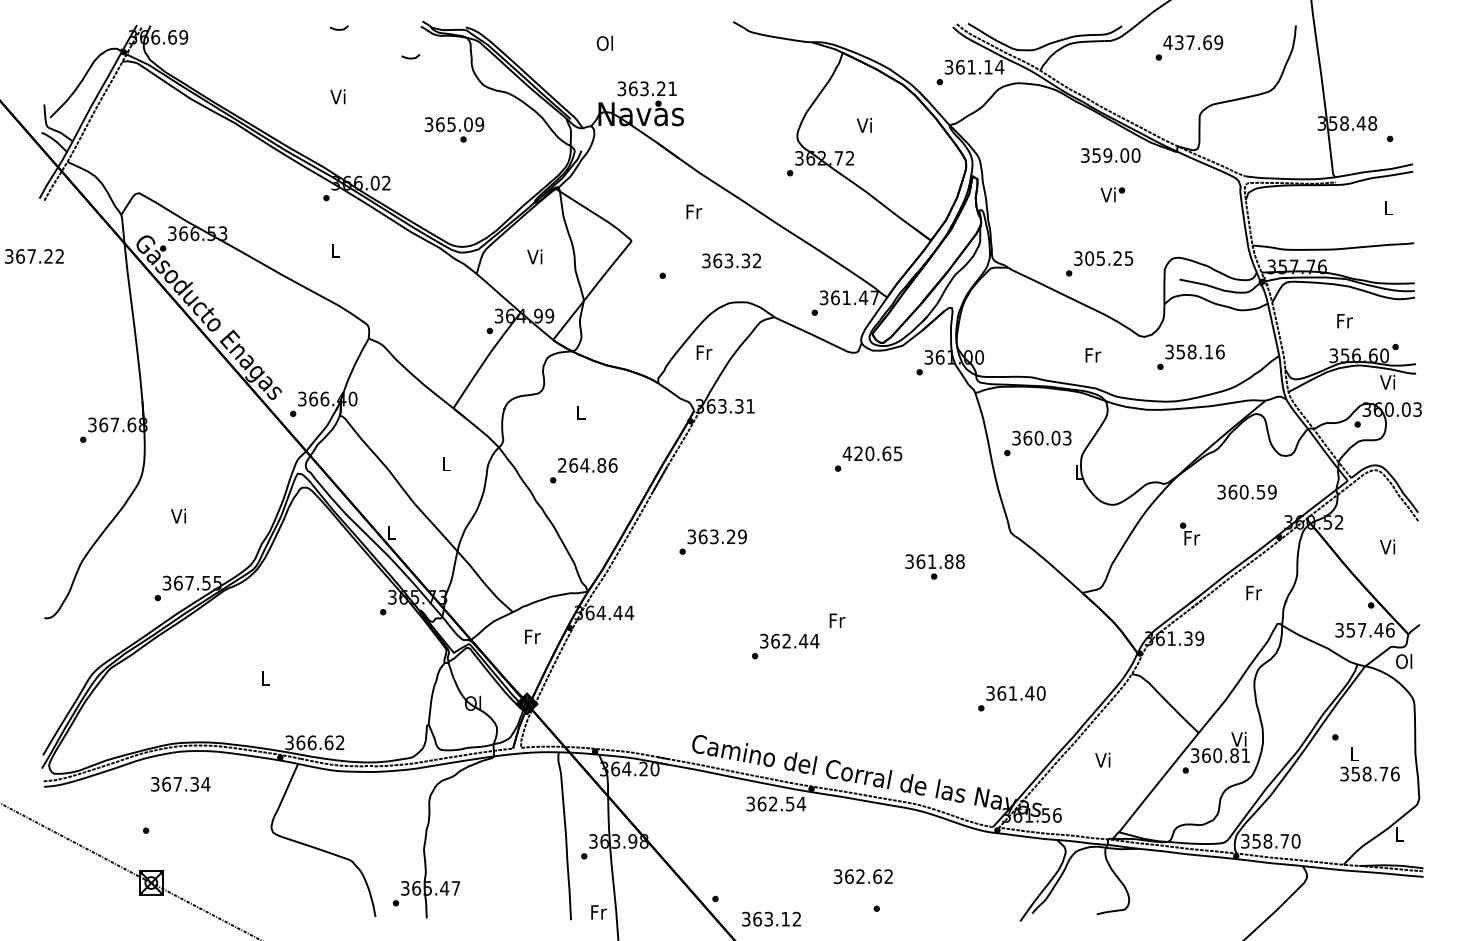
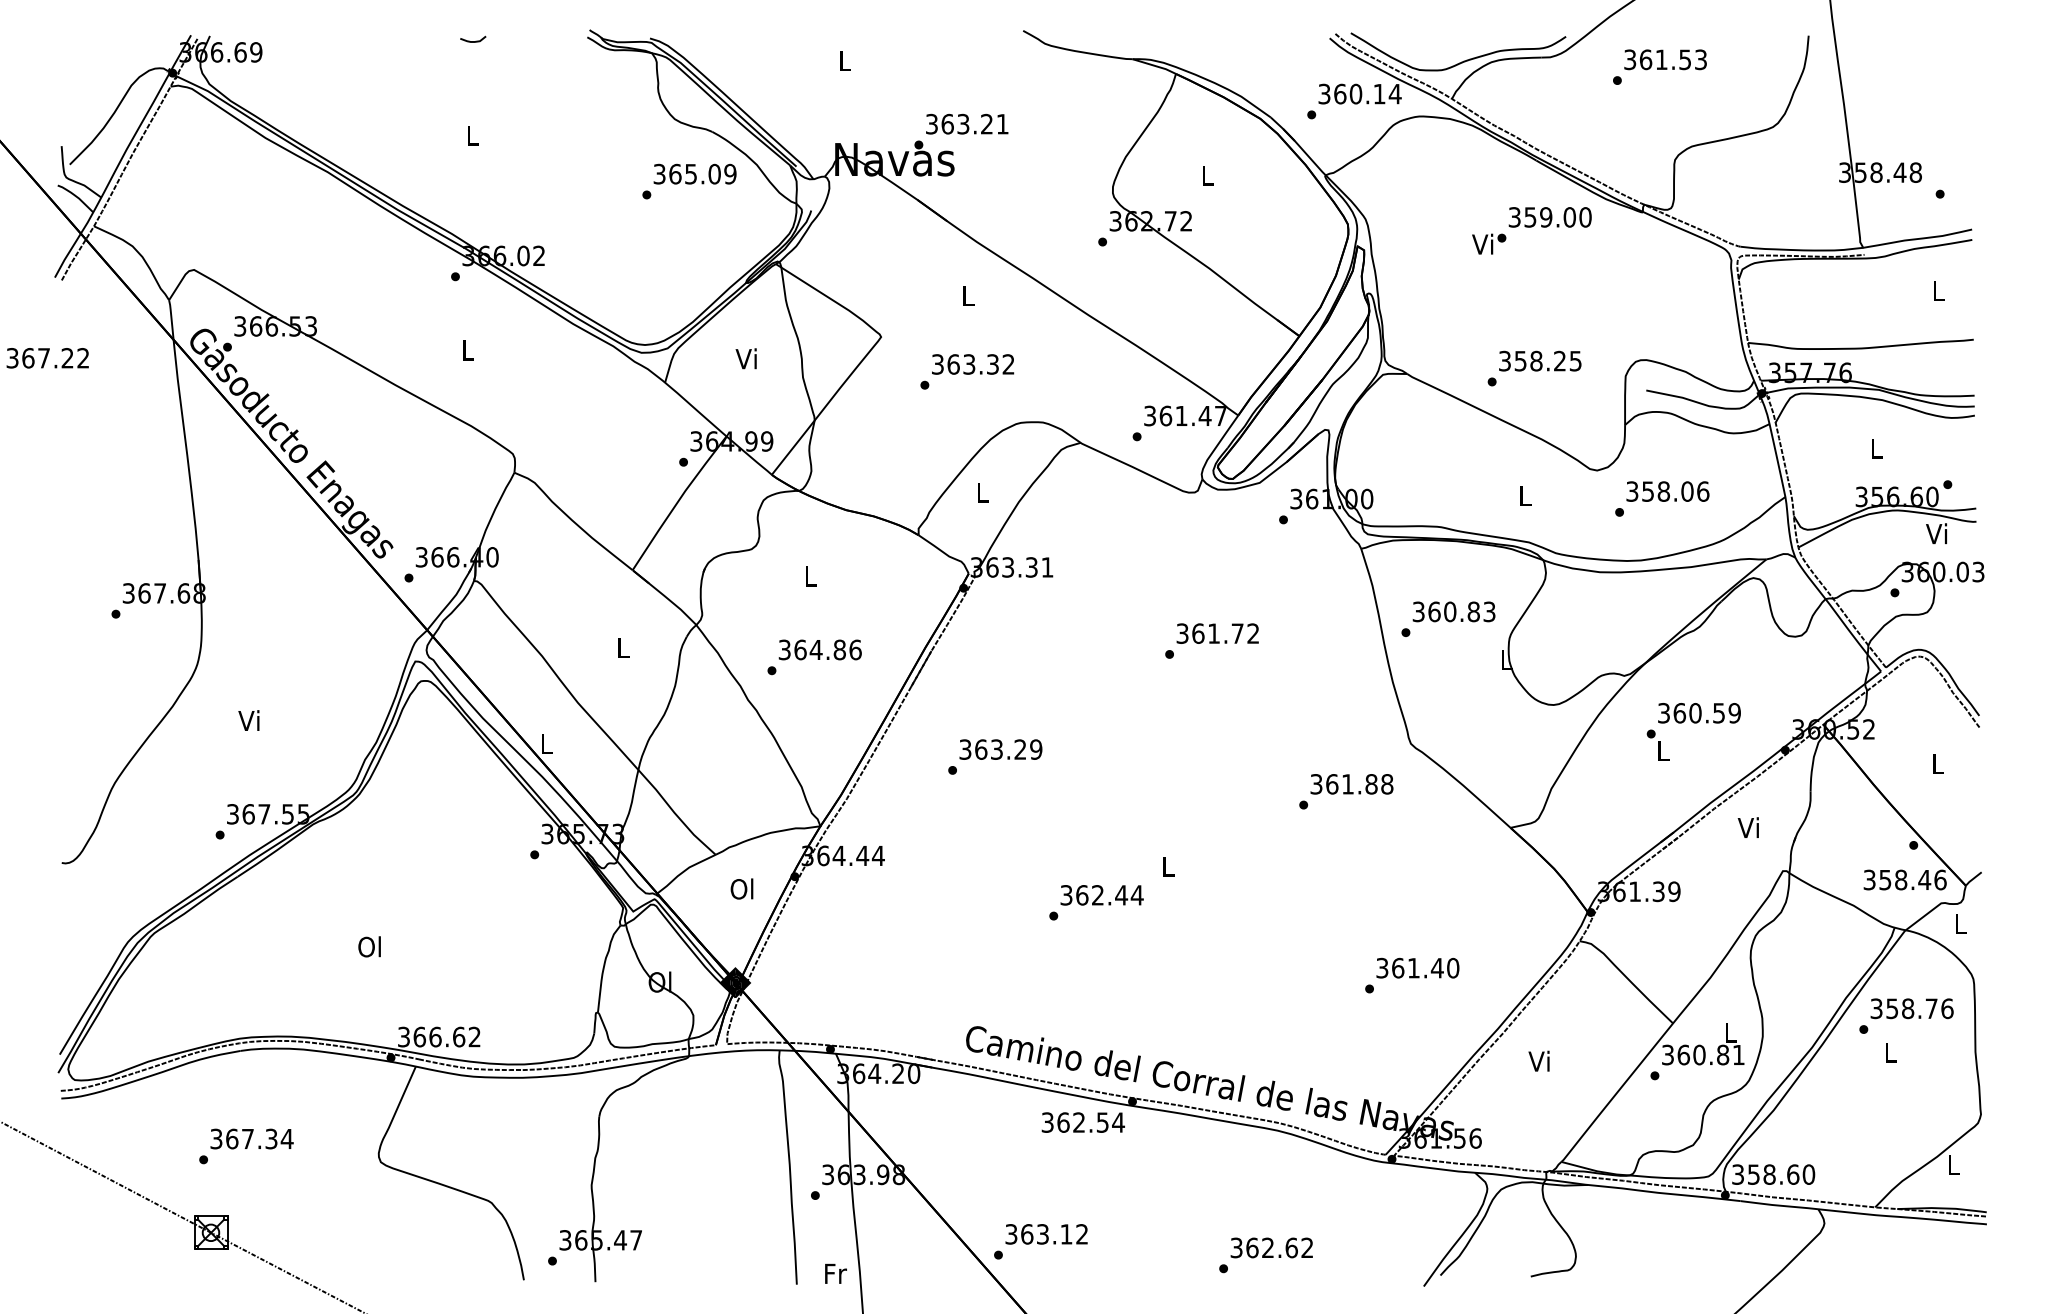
text: (1193, 42) -> (1665, 59), 437.69 -> 361.53
text: (604, 43) -> (843, 60), Ol -> L
curve: (411, 58) -> (573, 81), removed
text: (971, 66) -> (1355, 93), 361.14 -> 360.14
text: (647, 88) -> (967, 123), moved
text: (337, 96) -> (471, 134), Vi -> L
text: (454, 124) -> (694, 173), moved
text: (863, 124) -> (1205, 174), Vi -> L
text: (1113, 194) -> (1489, 243), moved
text: (694, 211) -> (968, 295), Fr -> L
text: (1095, 258) -> (1528, 360), 305.25 -> 358.25
text: (731, 260) -> (973, 364), moved
text: (1345, 321) -> (1877, 448), Fr -> L
text: (1209, 351) -> (1687, 491), 358.16 -> 358.06
text: (704, 352) -> (983, 492), Fr -> L
text: (1093, 355) -> (1526, 496), Fr -> L
text: (1055, 437) -> (1473, 611), 360.03 -> 360.83
text: (872, 453) -> (1217, 633), 420.65 -> 361.72
text: (562, 465) -> (784, 650), 264.86 -> 364.86
text: (1247, 492) -> (1699, 713), moved
text: (1191, 538) -> (1663, 751), Fr -> L
text: (1387, 546) -> (1936, 763), Vi -> L
text: (934, 561) -> (1351, 784), moved
text: (1253, 592) -> (1749, 827), Fr -> Vi
text: (837, 620) -> (1168, 866), Fr -> L
text: (1362, 629) -> (1901, 879), 357.46 -> 358.46
text: (532, 636) -> (742, 888), Fr -> Ol
text: (1403, 661) -> (1959, 923), Ol -> L
text: (264, 677) -> (369, 946), L -> Ol
text: (1238, 738) -> (1728, 1031), Vi -> L
text: (1369, 773) -> (1911, 1008), moved
text: (180, 783) -> (251, 1138), moved
text: (1285, 841) -> (1793, 1174), 358.70 -> 358.60
text: (863, 876) -> (1271, 1247), moved
text: (771, 919) -> (1046, 1234), moved

